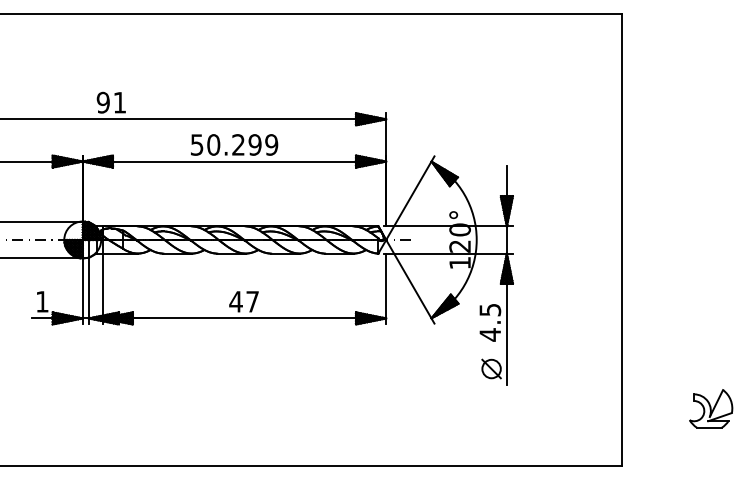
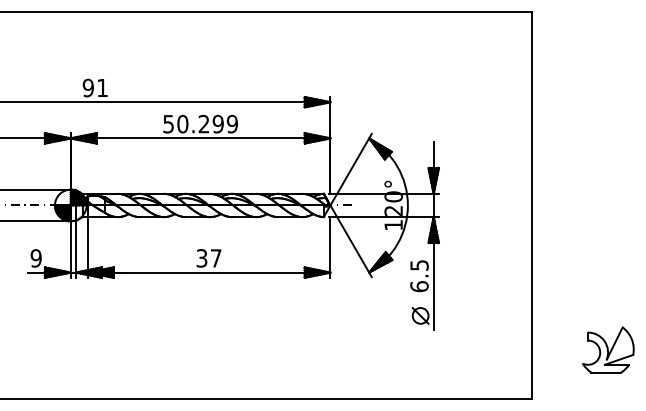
text: (41, 301) -> (35, 258), 1 -> 9
text: (235, 301) -> (201, 258), 47 -> 37
text: (490, 334) -> (419, 286), 4.5 -> 6.5
part: (711, 408) -> (608, 349), size x1.4

